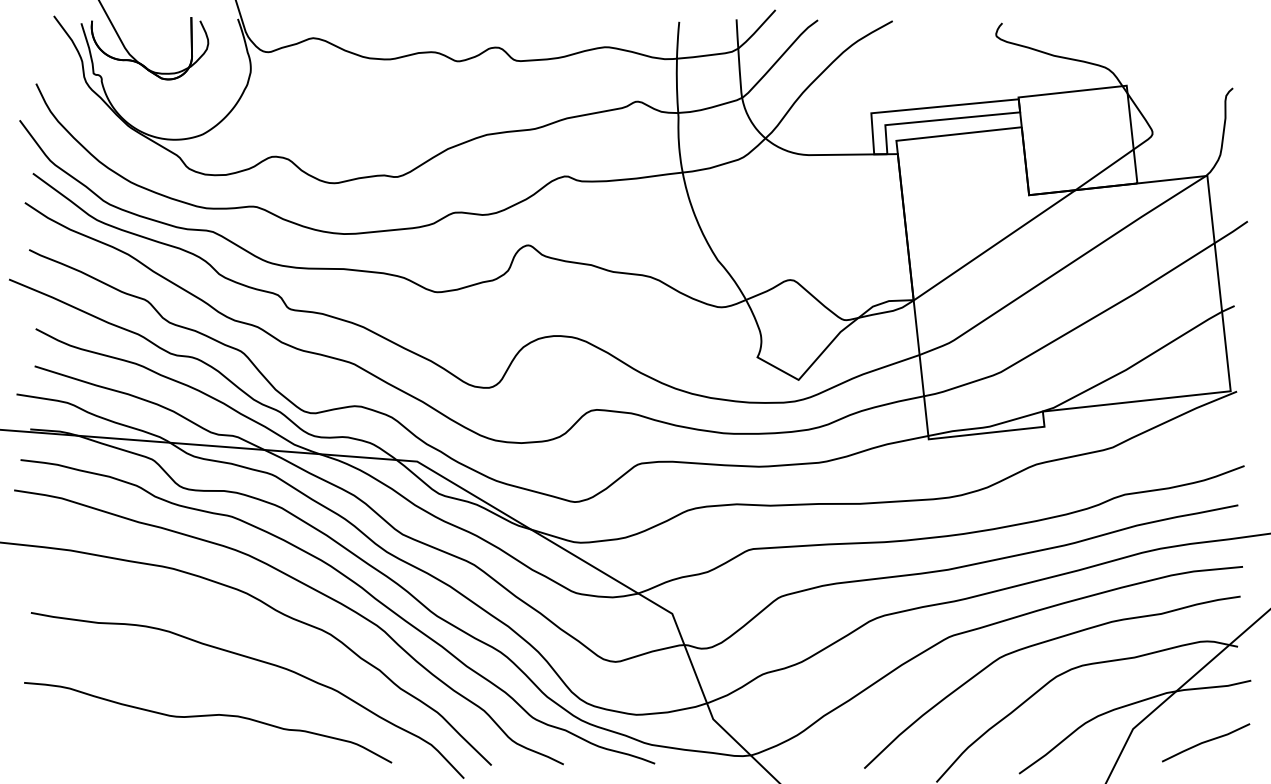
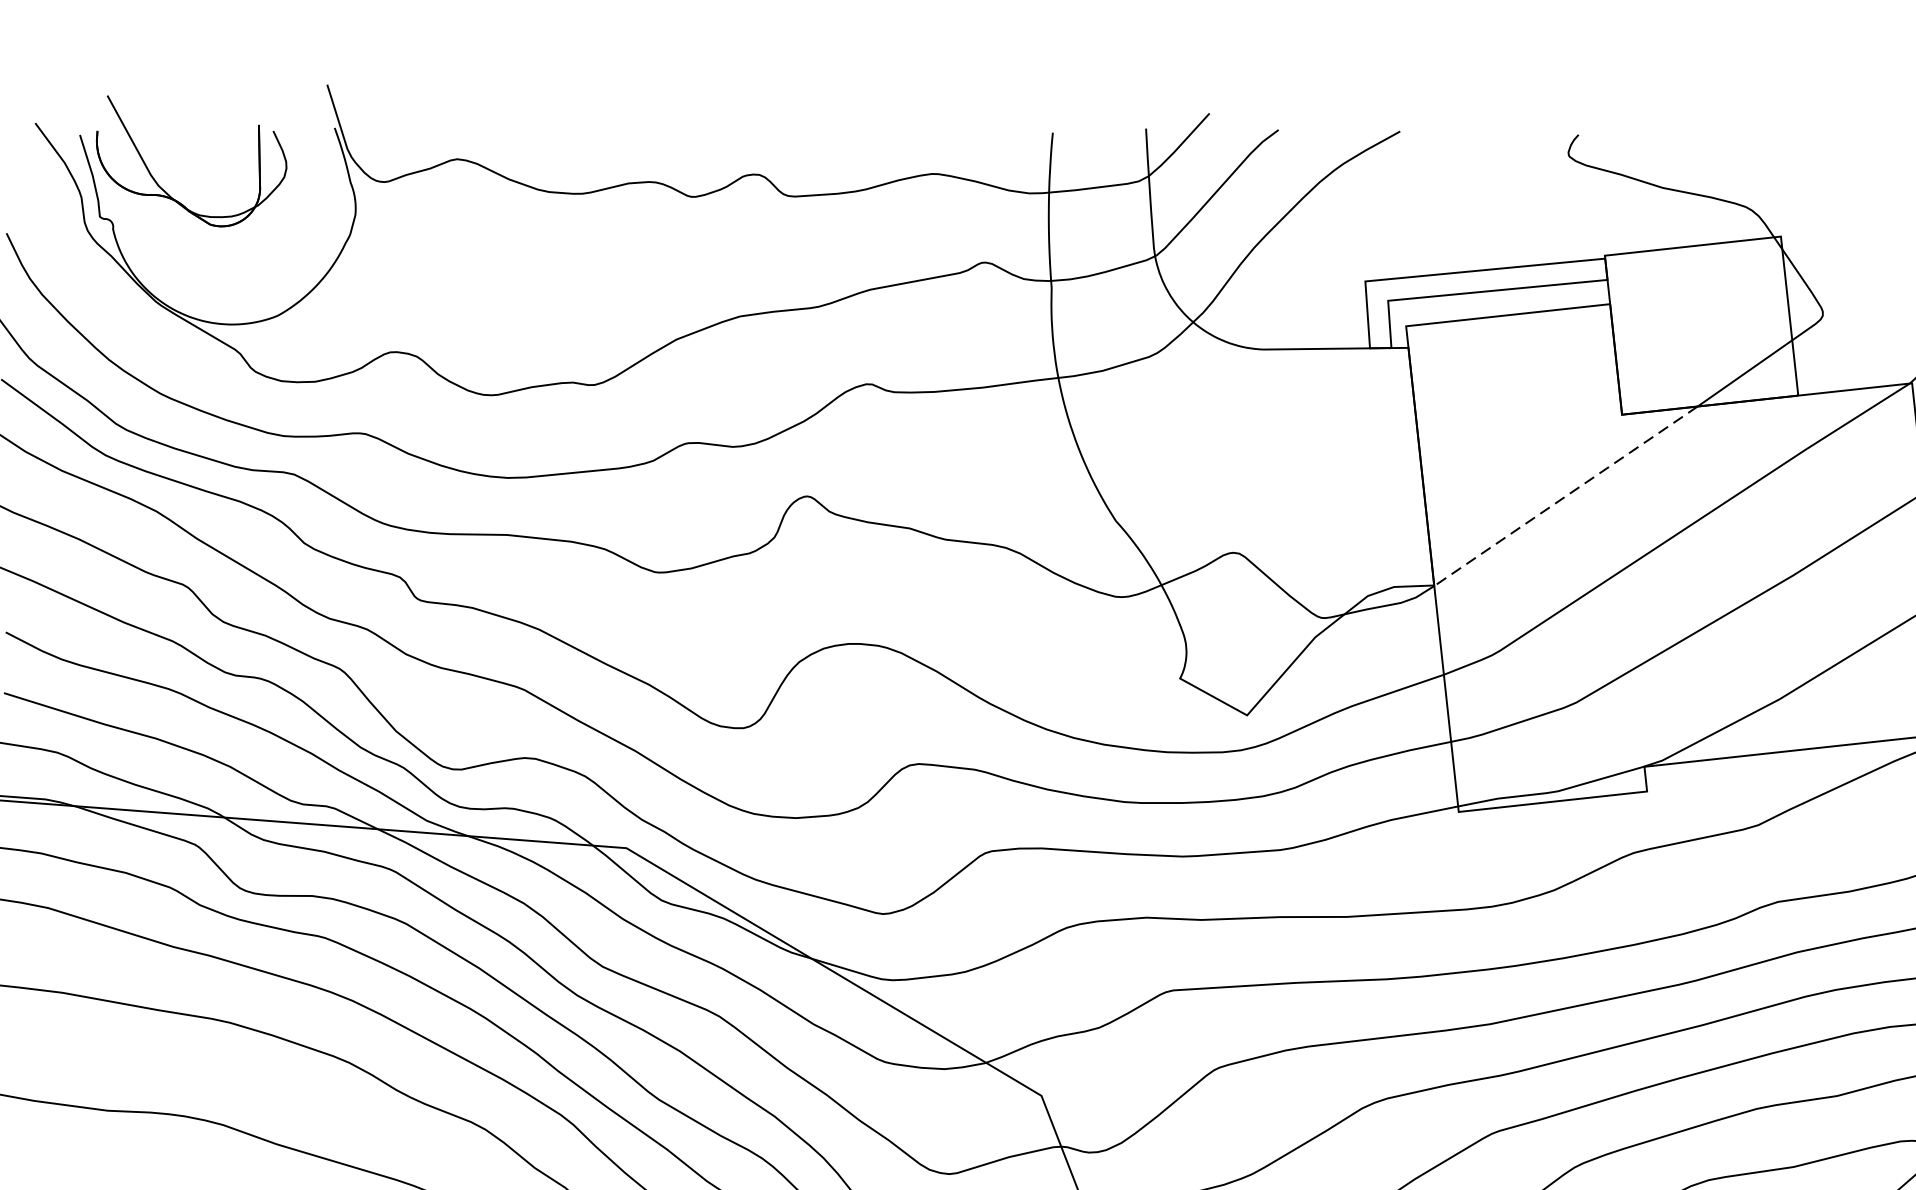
line: (994, 245) -> (1565, 496), solid -> dashed

